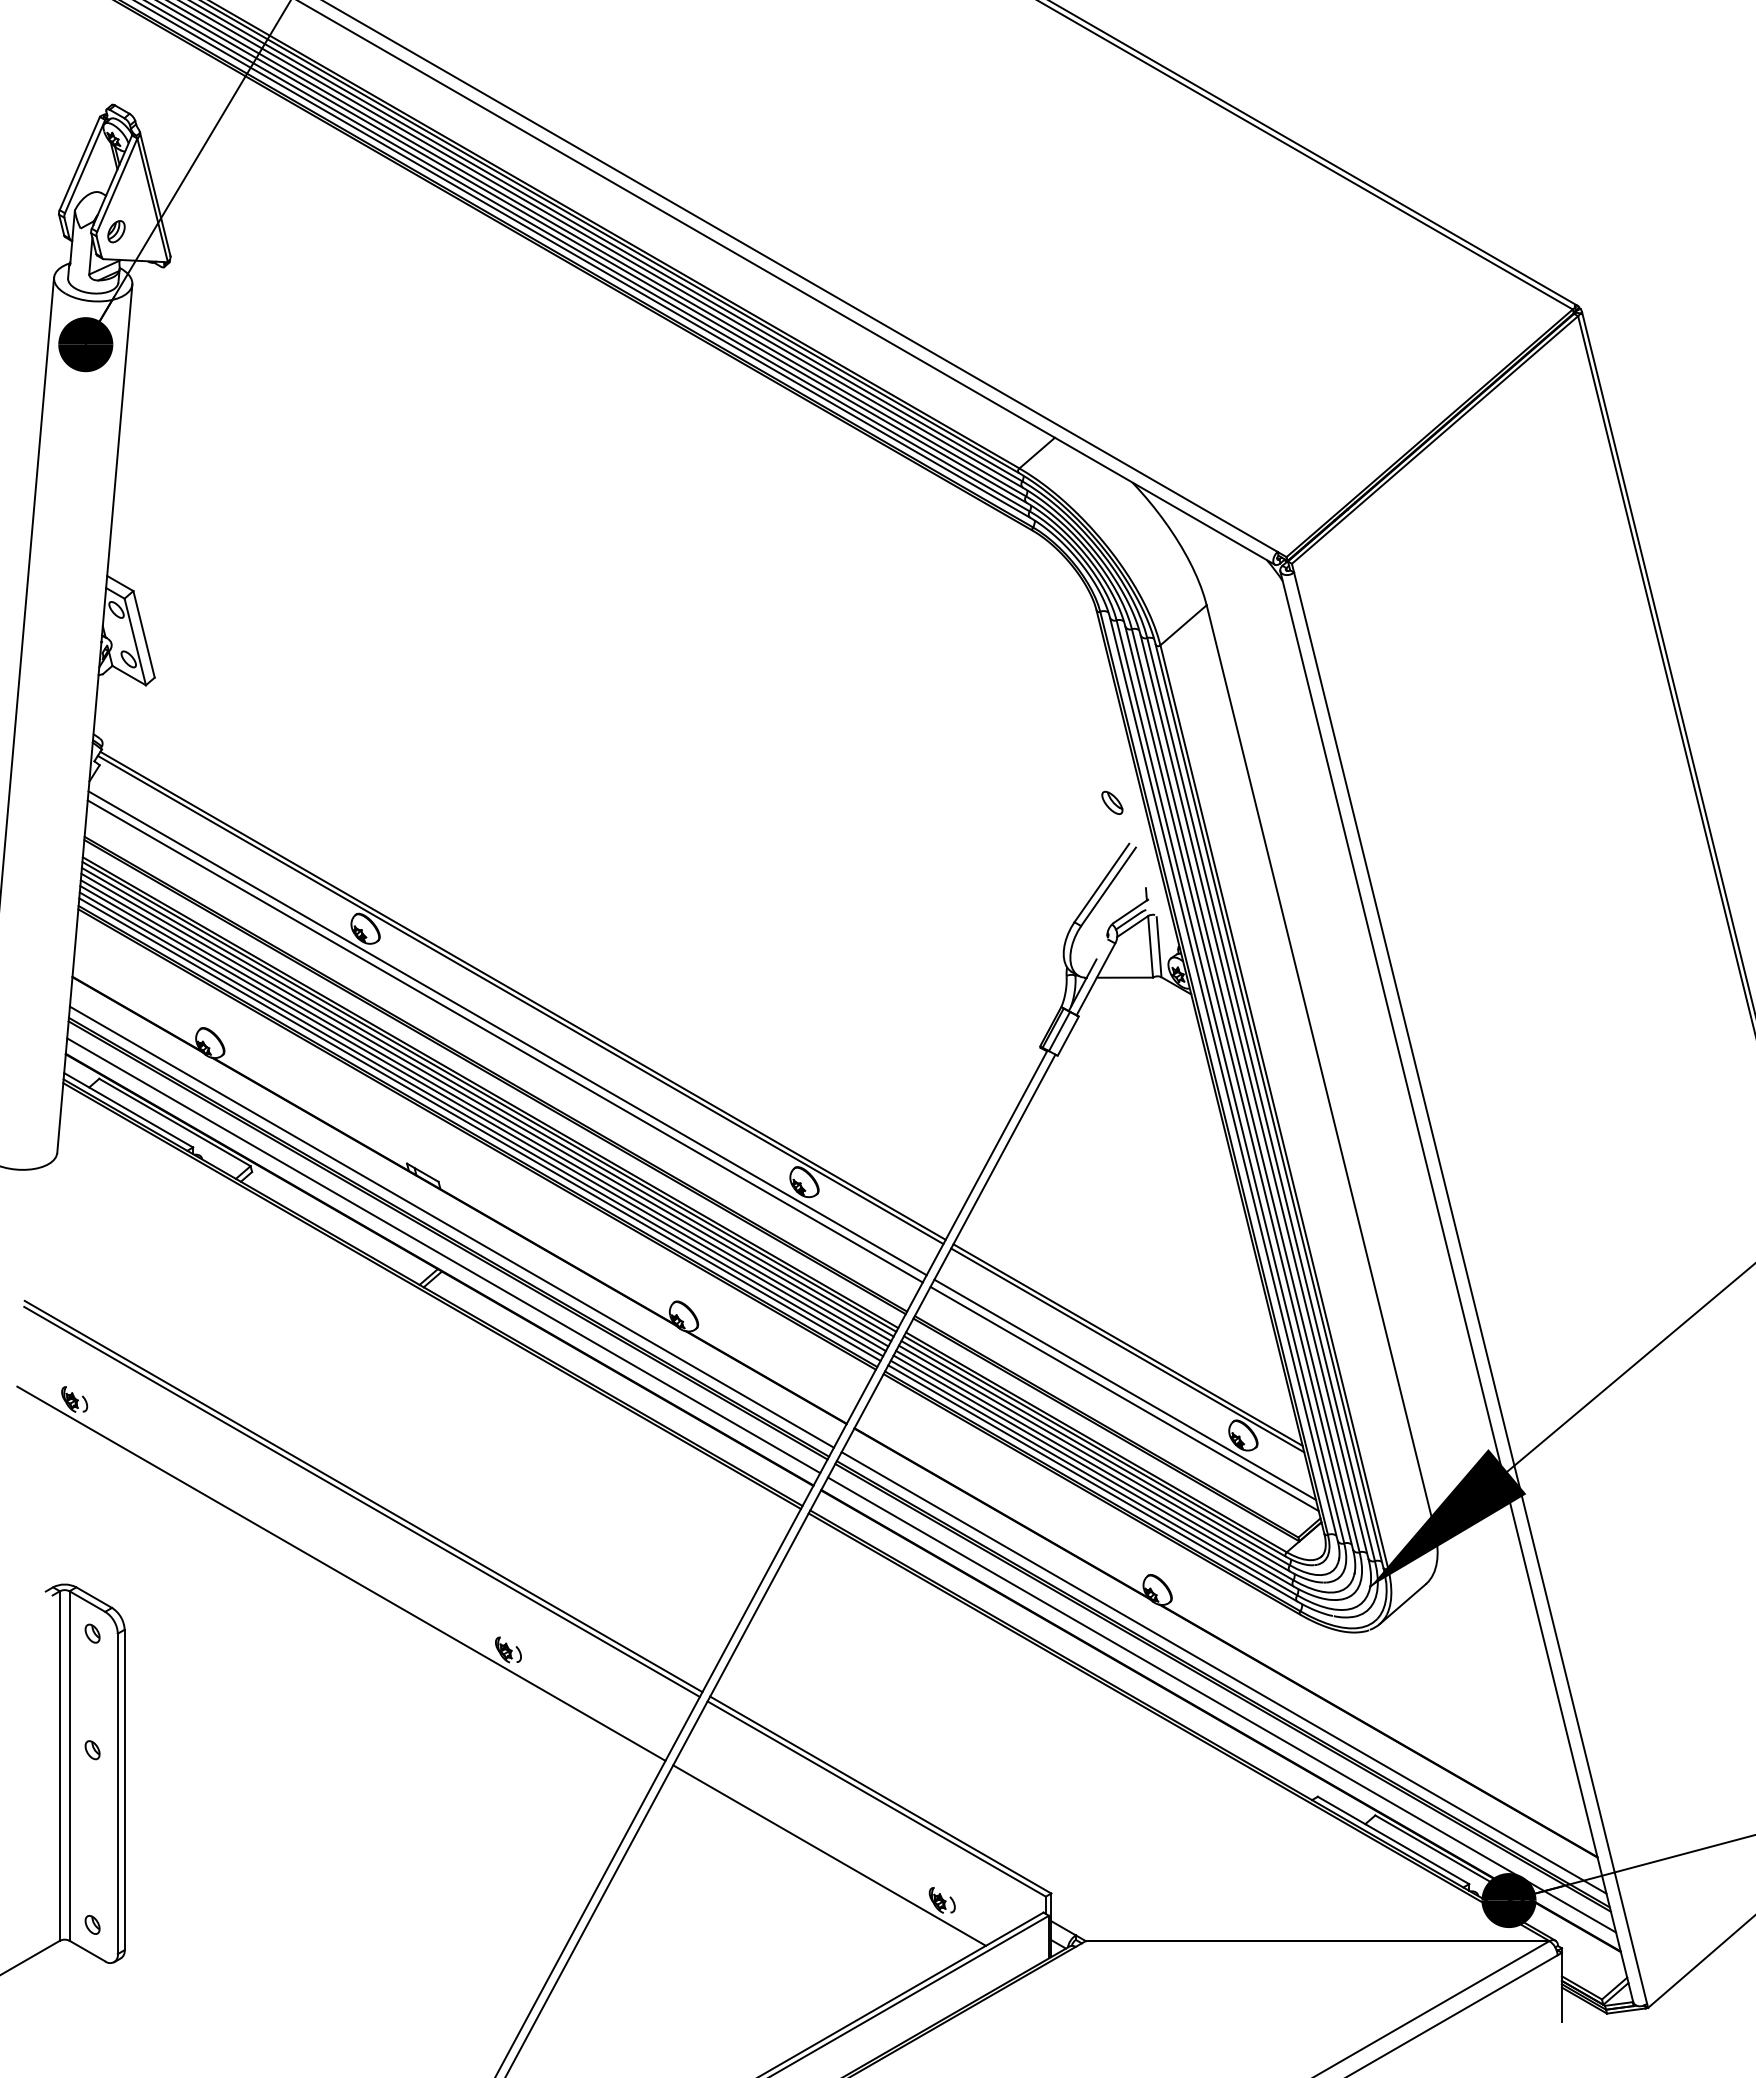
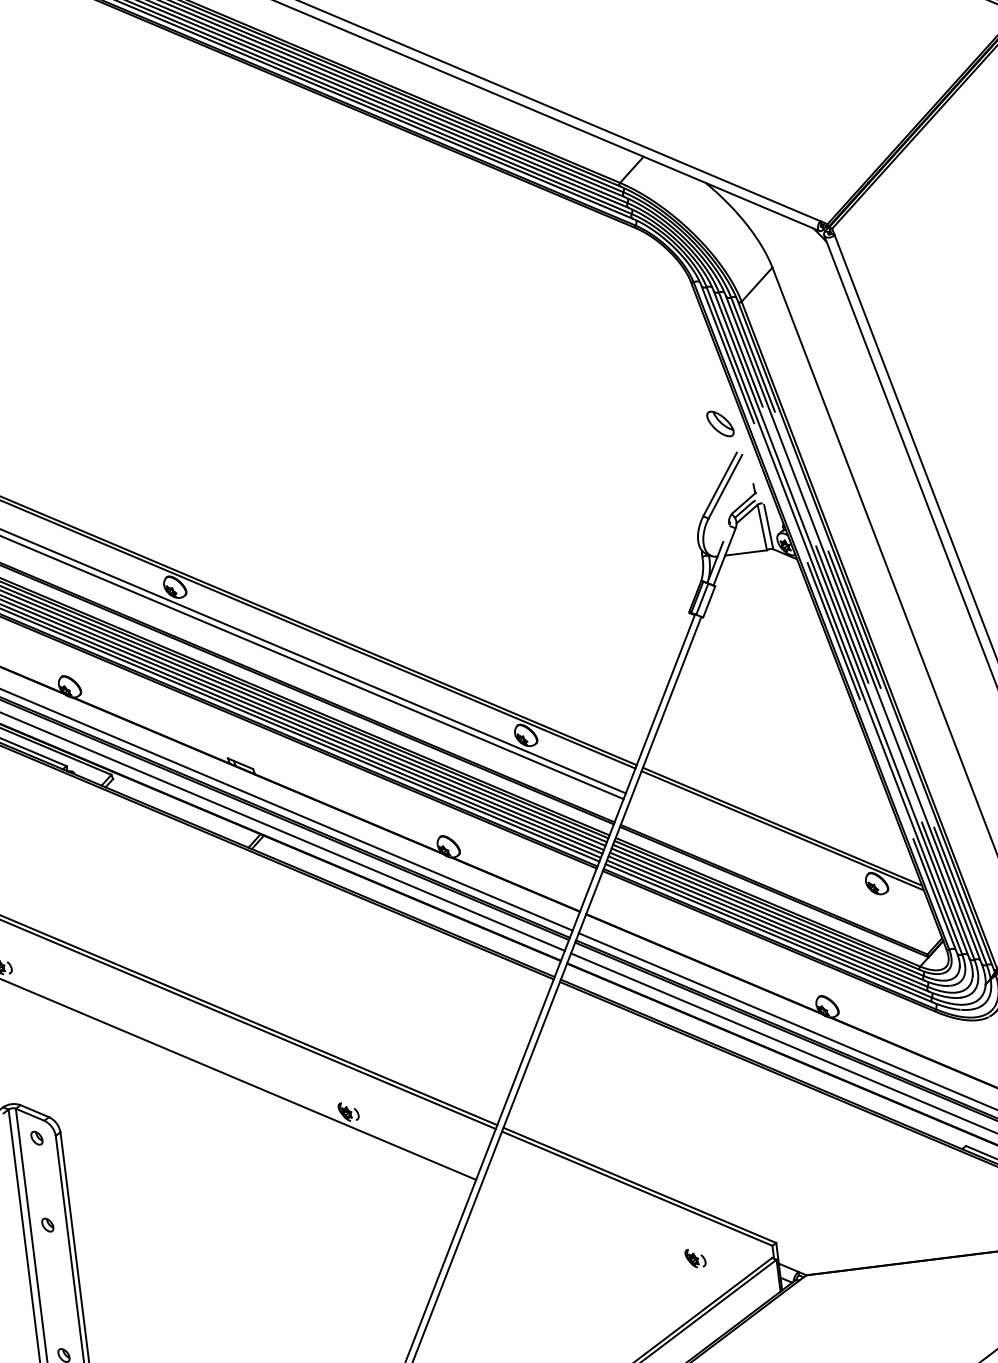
part: (1112, 802) -> (720, 423), size x1.6
line: (1224, 1079) -> (829, 619), solid -> dashed
line: (1245, 1090) -> (846, 625), solid -> dashed
line: (1261, 1099) -> (859, 631), solid -> dashed
line: (1125, 1389) -> (784, 860), removed
line: (1124, 1398) -> (784, 866), removed
line: (829, 1855) -> (607, 1235), removed

